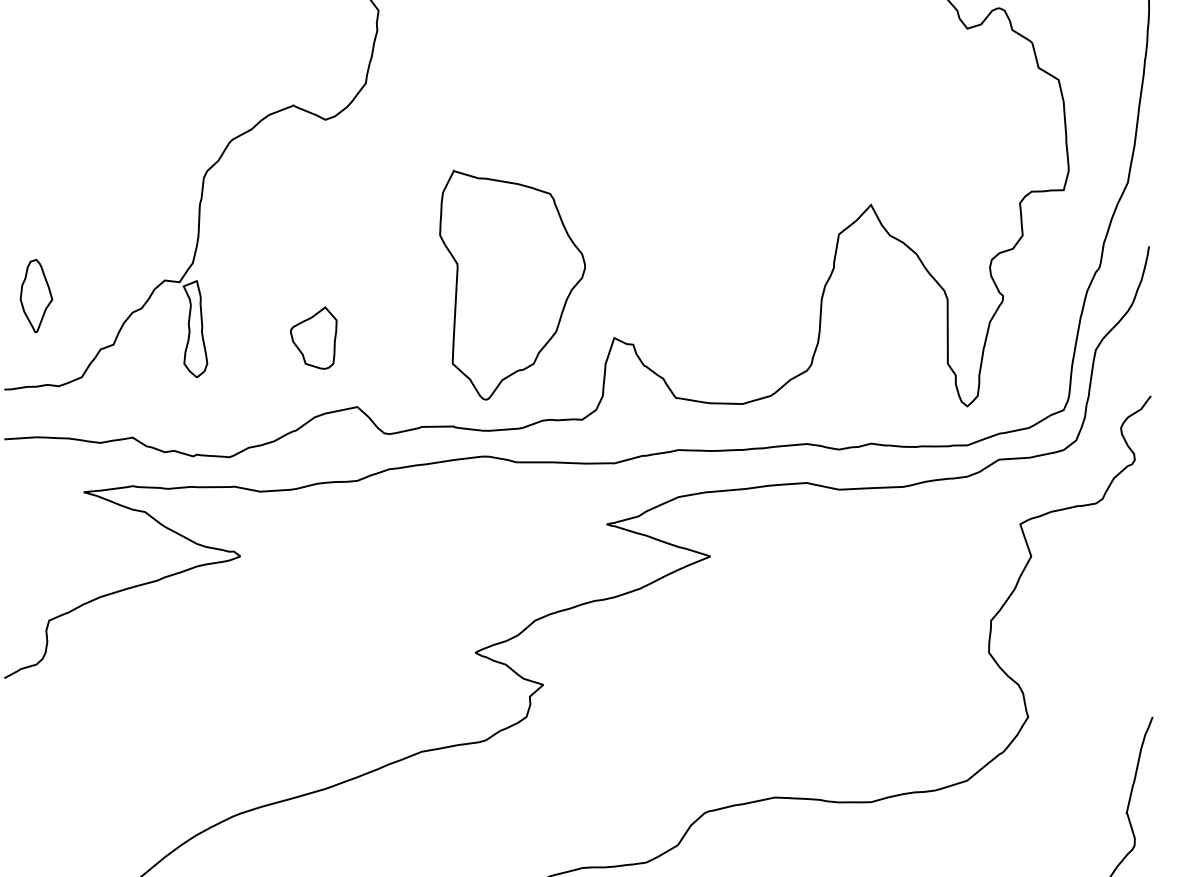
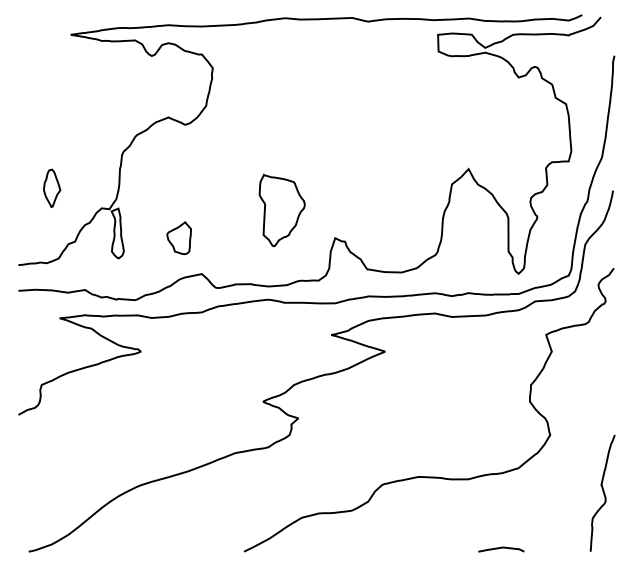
part: (510, 284) -> (281, 210), size x0.6
part: (37, 294) -> (52, 187), moved

